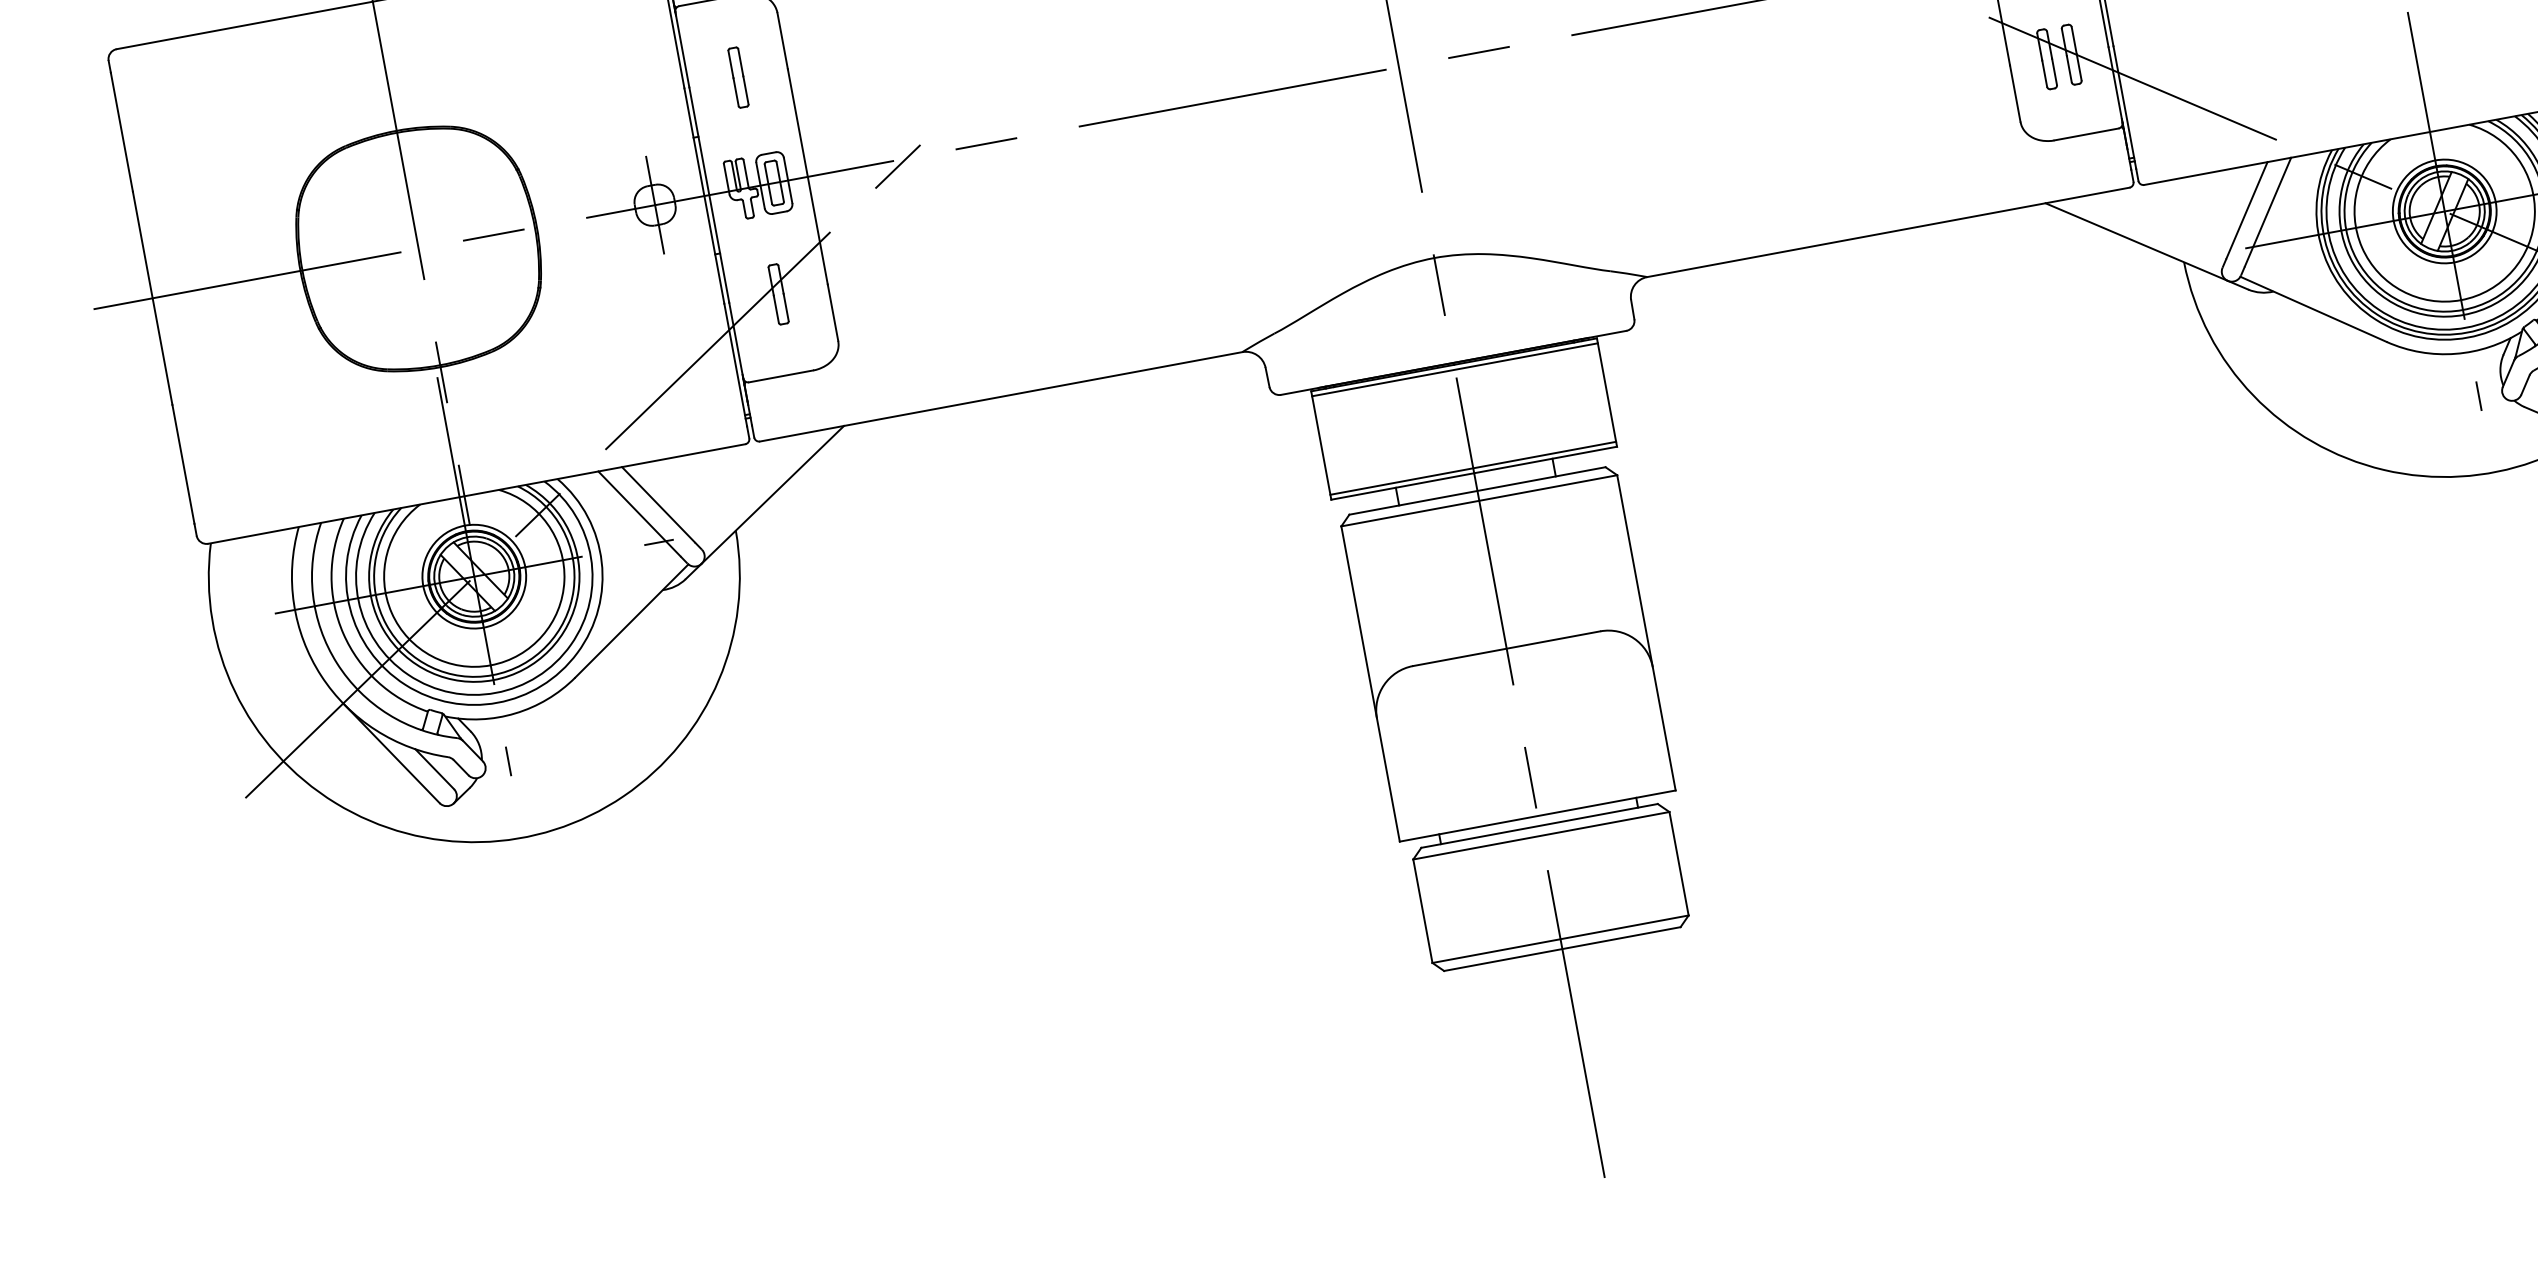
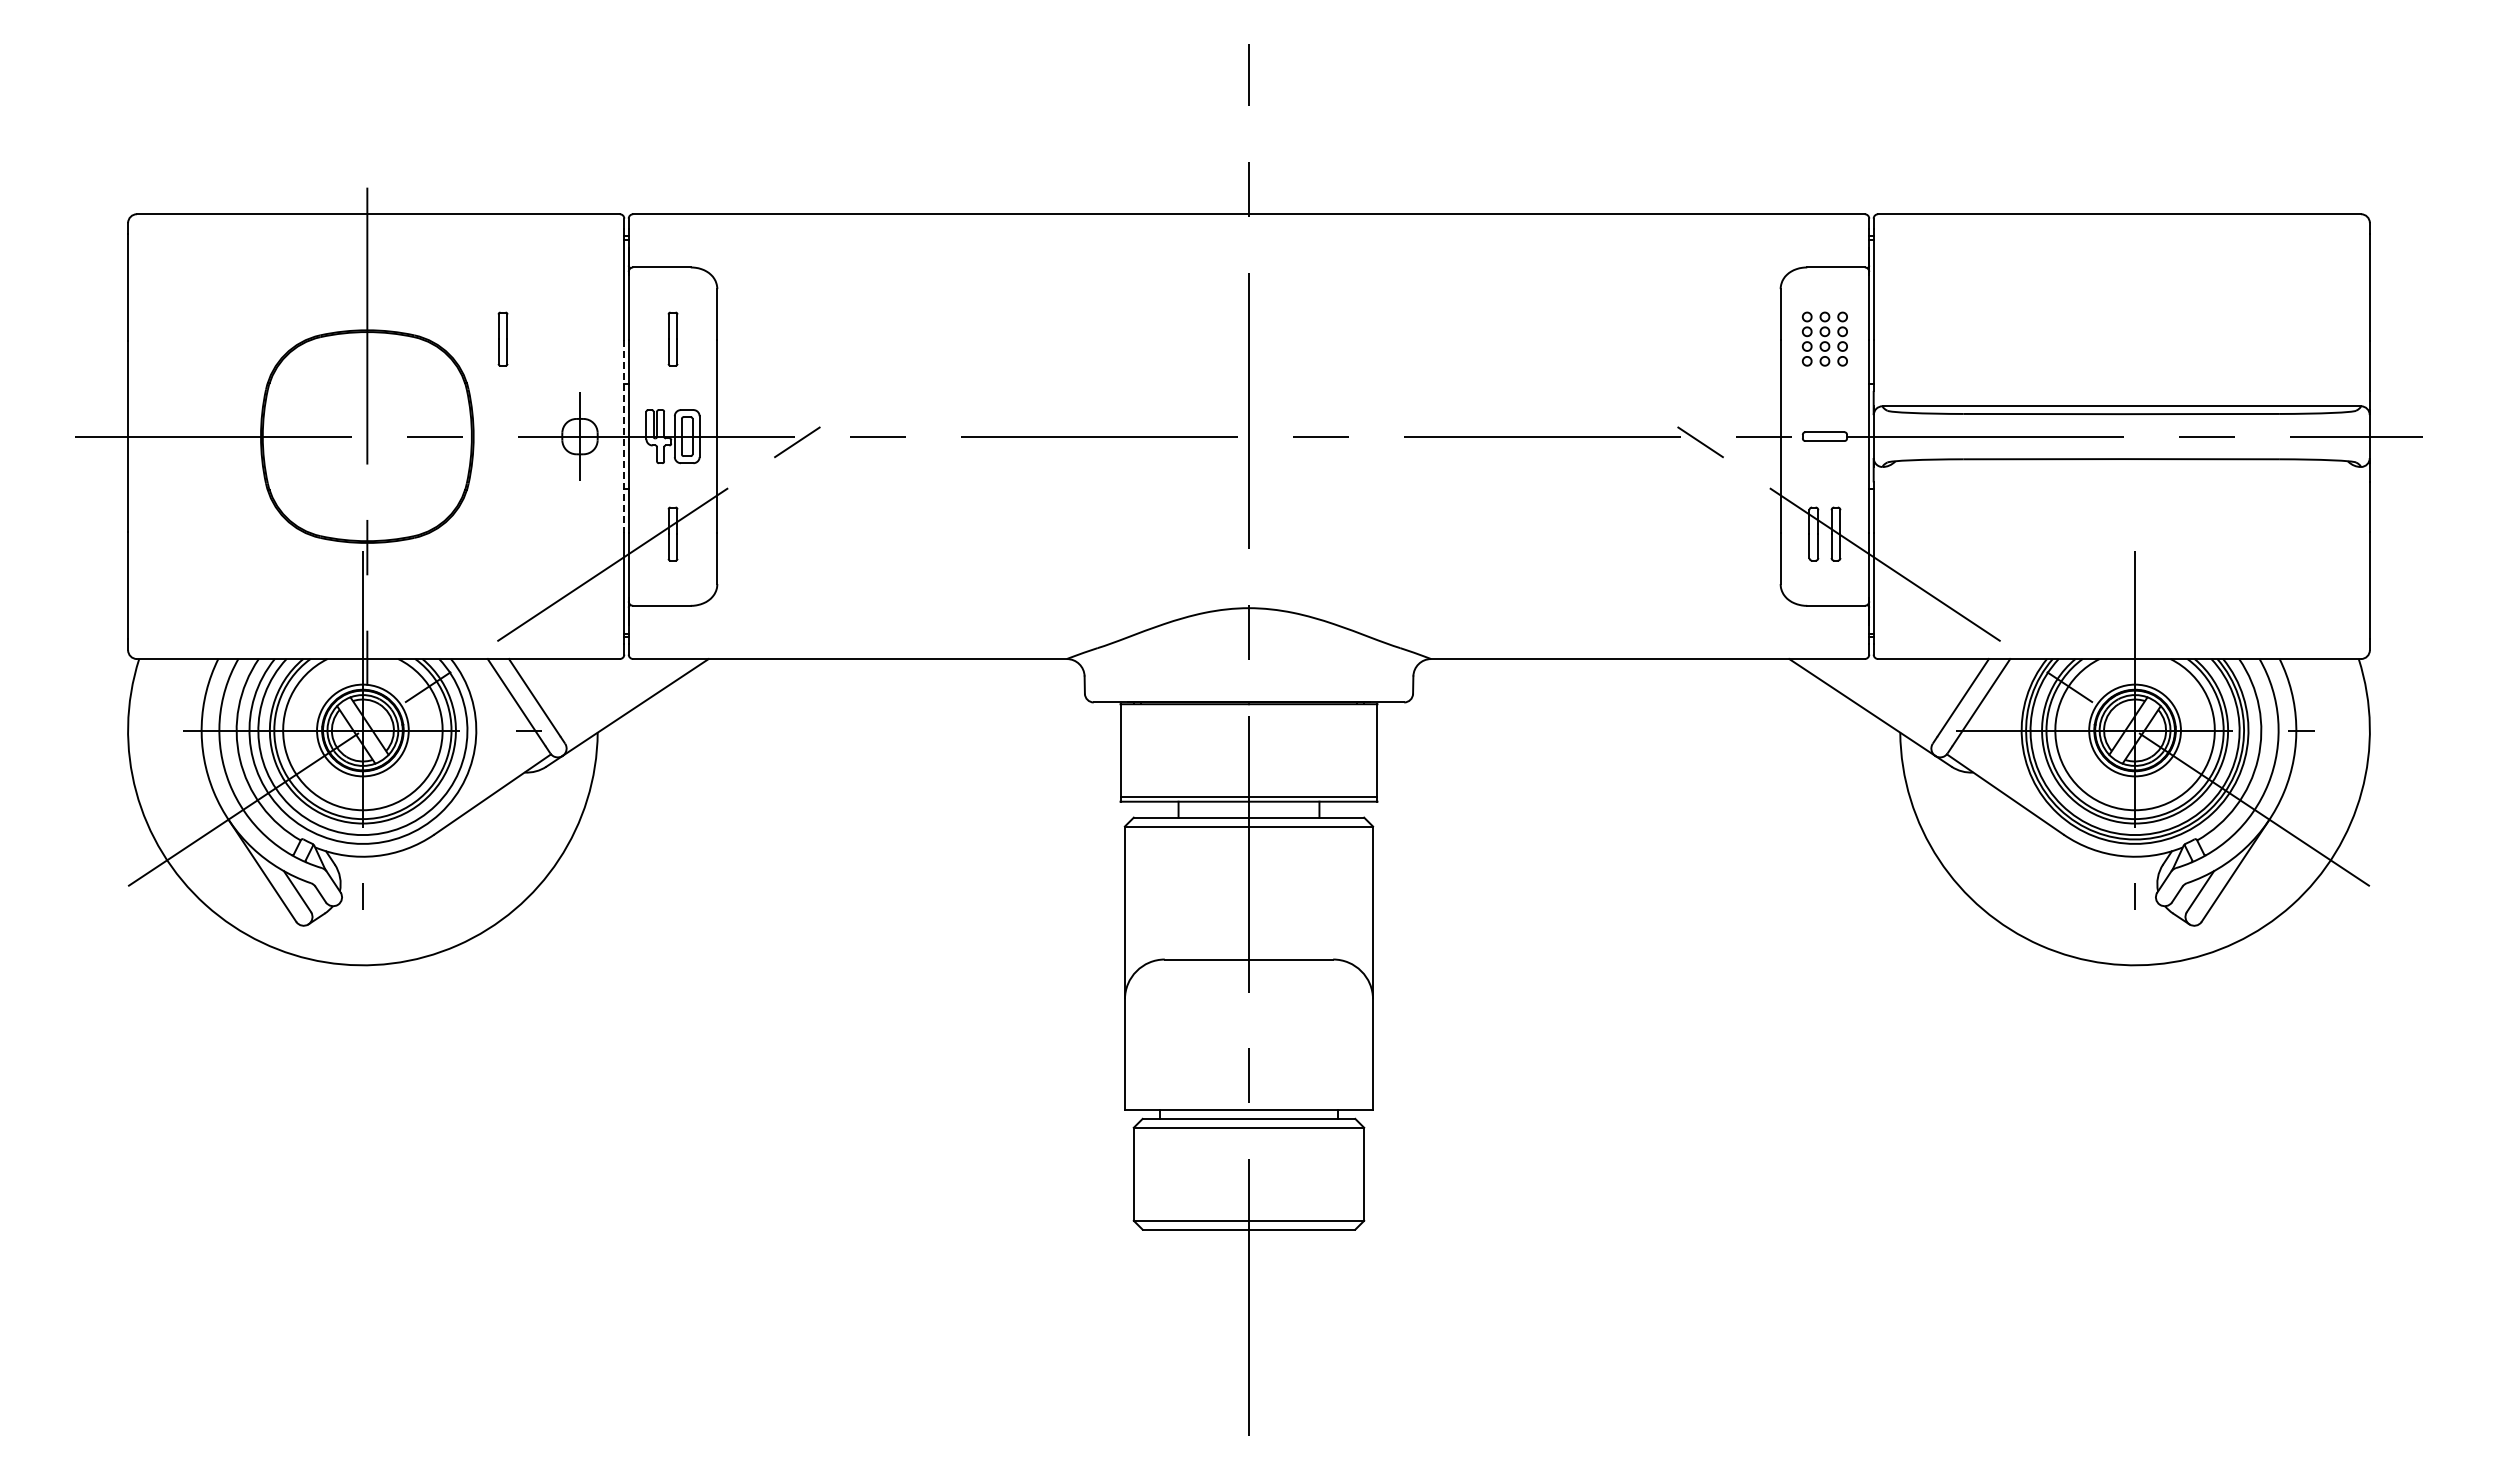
part: (548, 112) -> (502, 338), added
line: (704, 195) -> (624, 436), solid -> dashed
line: (1454, 369) -> (1248, 708), removed

